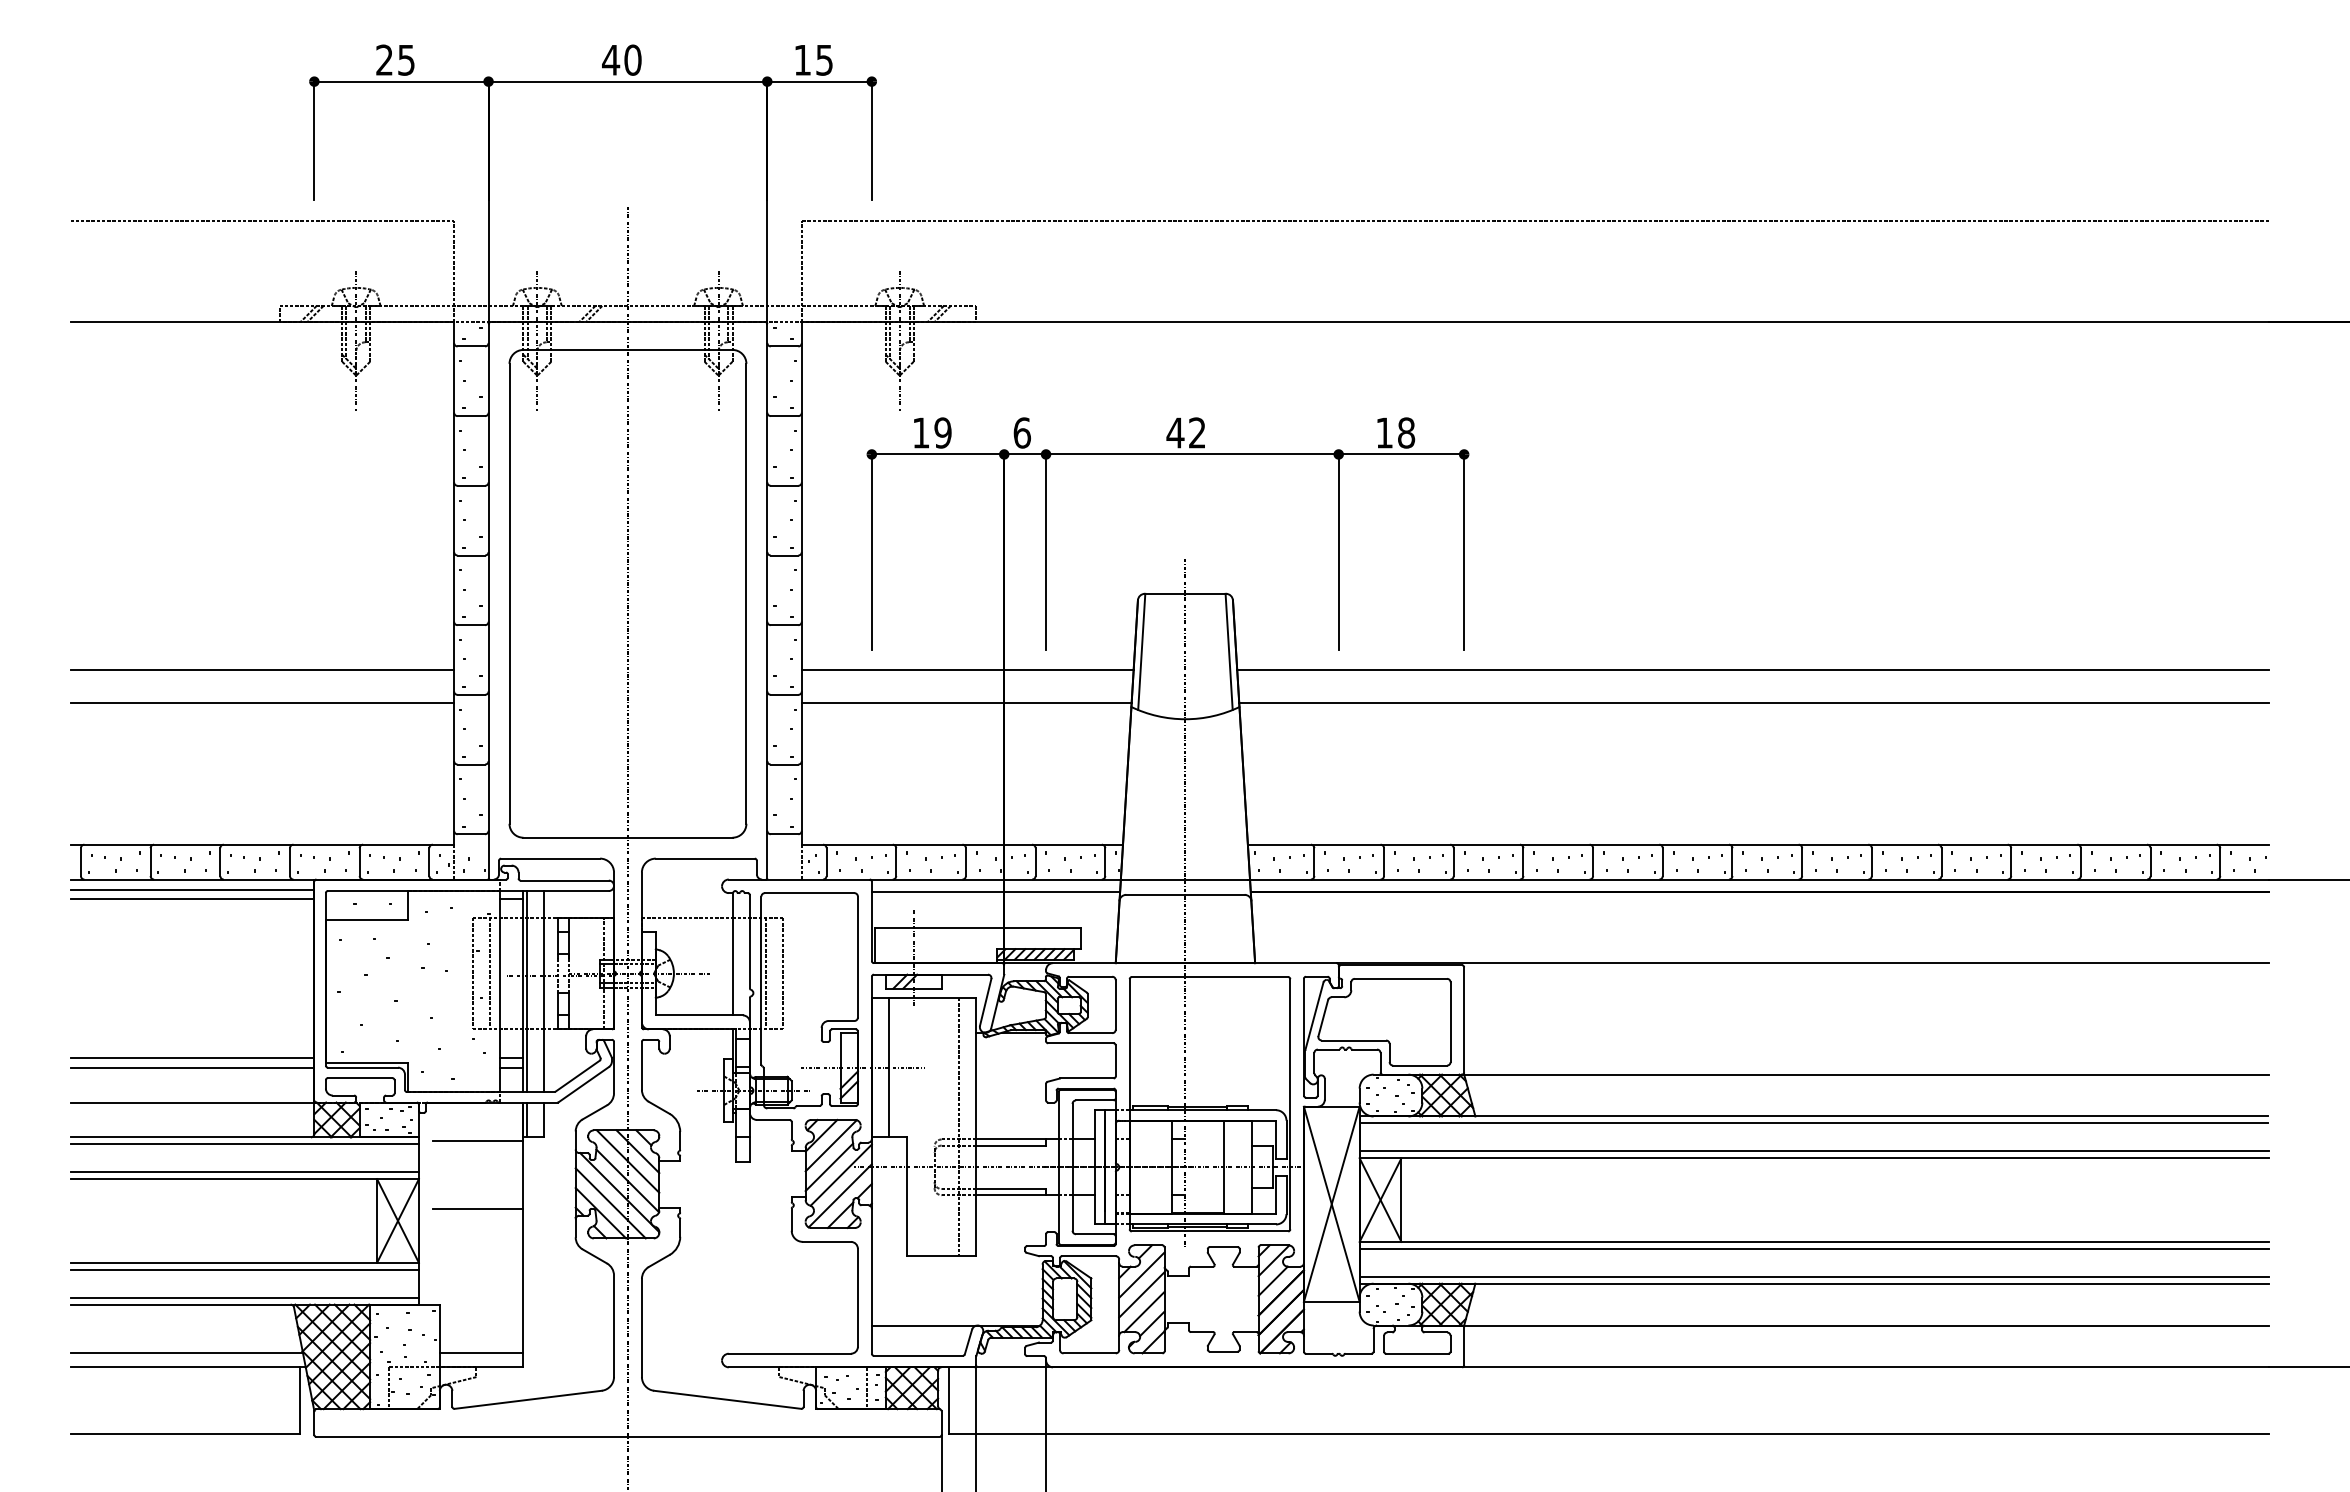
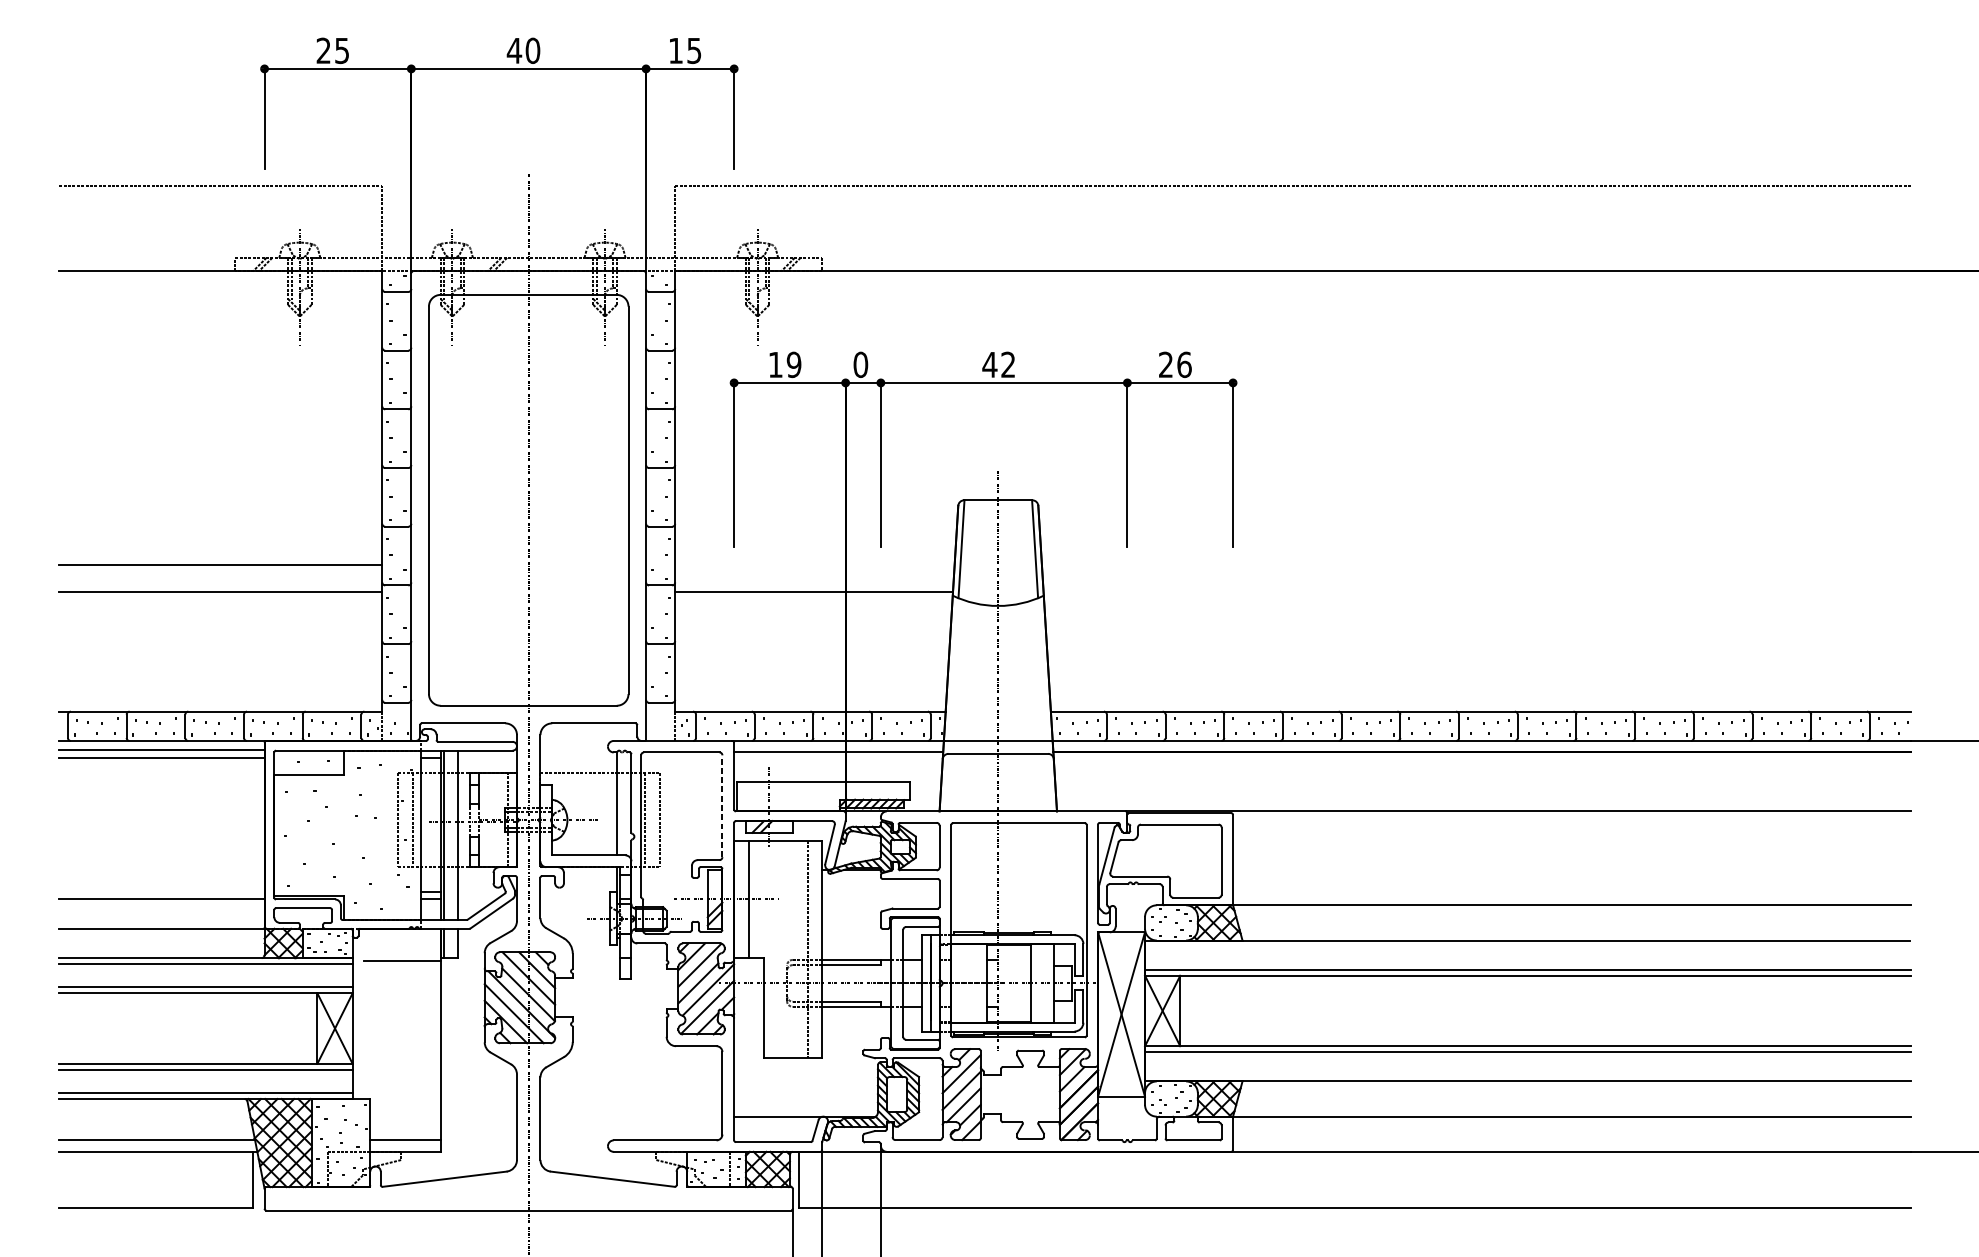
text: (1022, 432) -> (861, 364), 6 -> 0
text: (1395, 432) -> (1175, 364), 18 -> 26
line: (967, 670) -> (814, 564), removed
line: (1753, 670) -> (1476, 564), removed
line: (1754, 702) -> (1477, 591), removed
line: (857, 956) -> (722, 805), solid -> dashed
line: (192, 1058) -> (161, 891), removed
line: (1813, 1123) -> (1527, 946), removed
line: (477, 1208) -> (401, 1018), removed
line: (1814, 1276) -> (1528, 1075), removed

